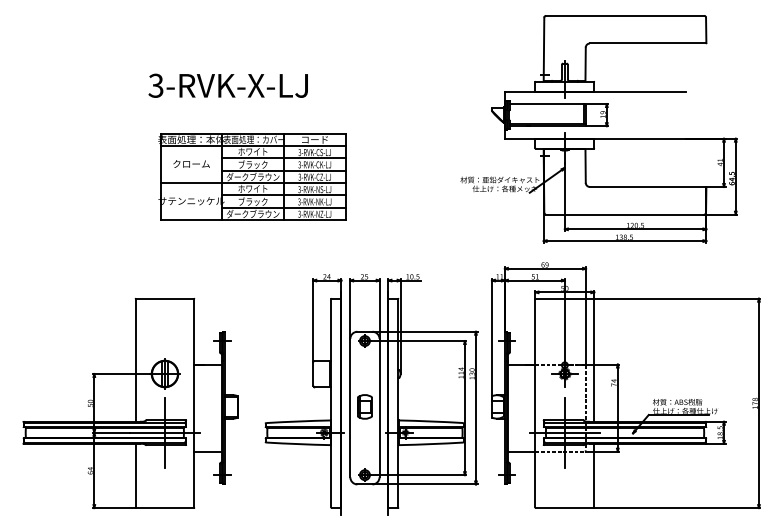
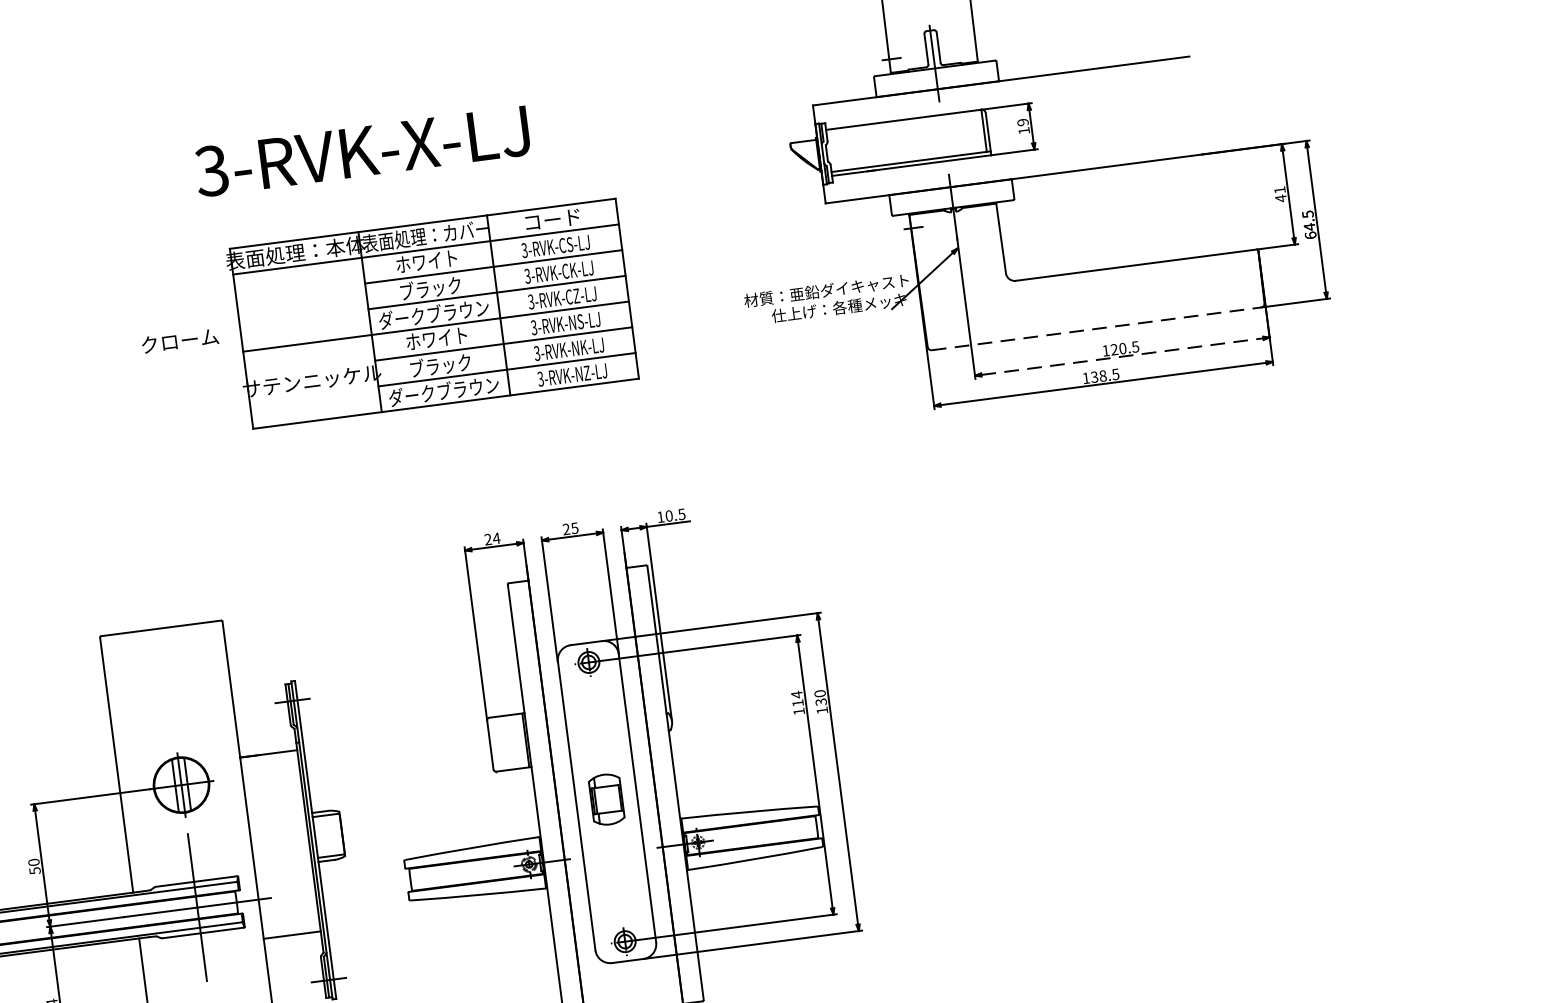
text: (227, 85) -> (360, 151), moved
part: (252, 176) -> (432, 313), moved
line: (625, 214) -> (1097, 328), solid -> dashed
line: (635, 229) -> (1122, 357), solid -> dashed
part: (625, 385) -> (1143, 684), removed

